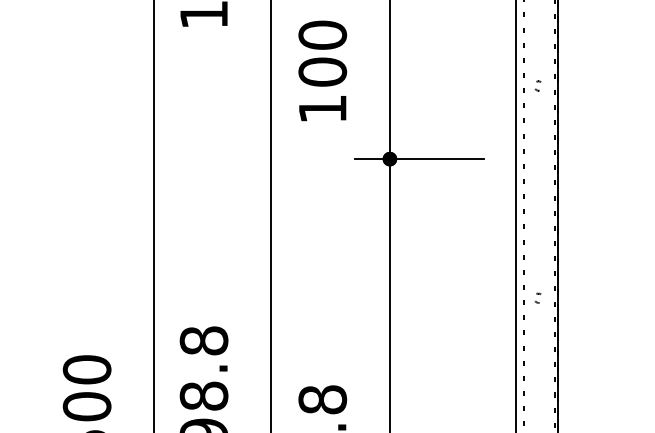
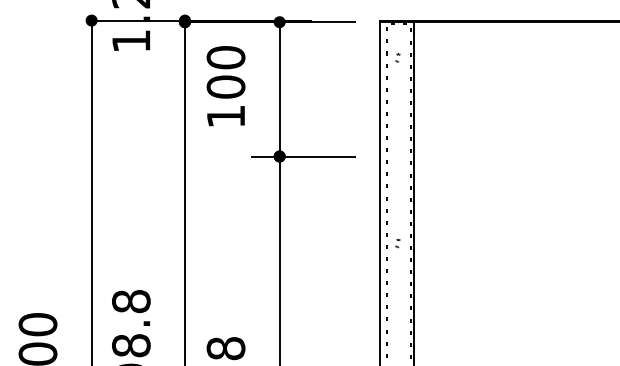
part: (537, 85) -> (397, 57), moved
part: (537, 298) -> (397, 243), moved

